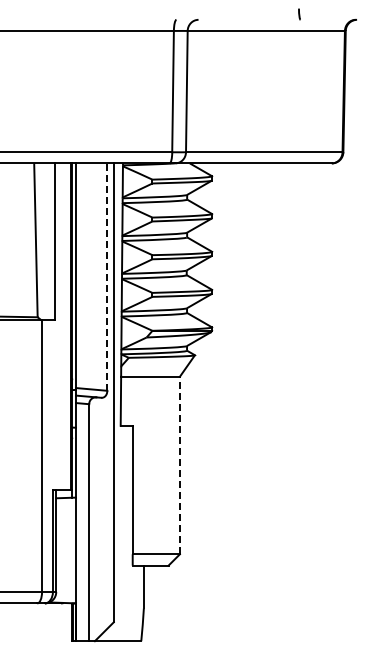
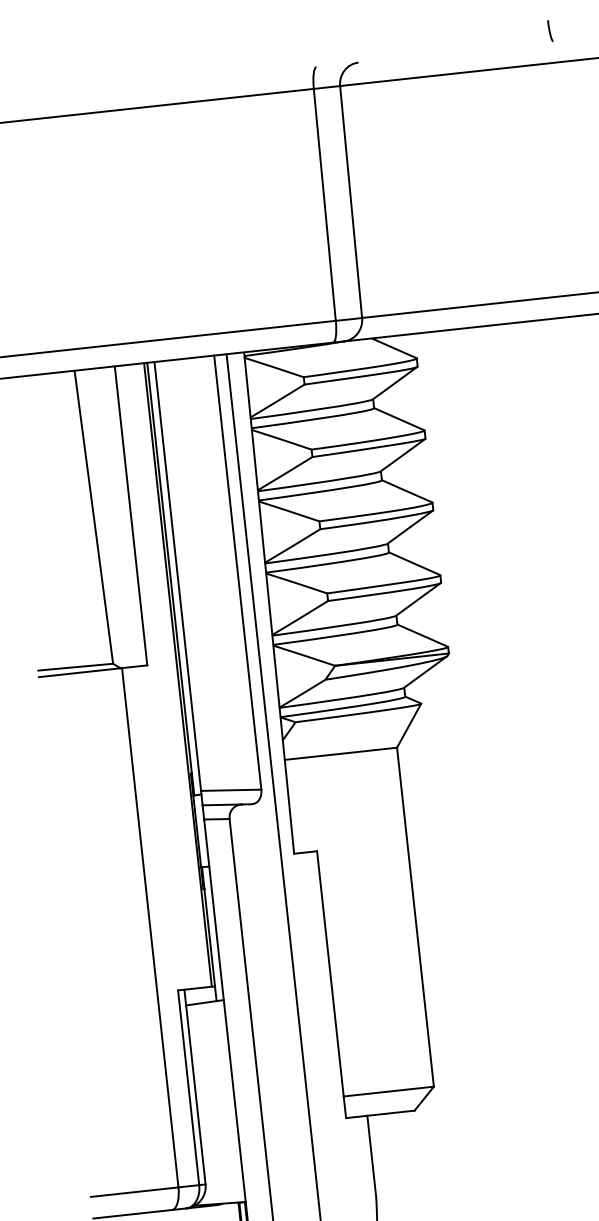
line: (107, 277) -> (238, 573), dashed -> solid
line: (179, 465) -> (414, 917), dashed -> solid

